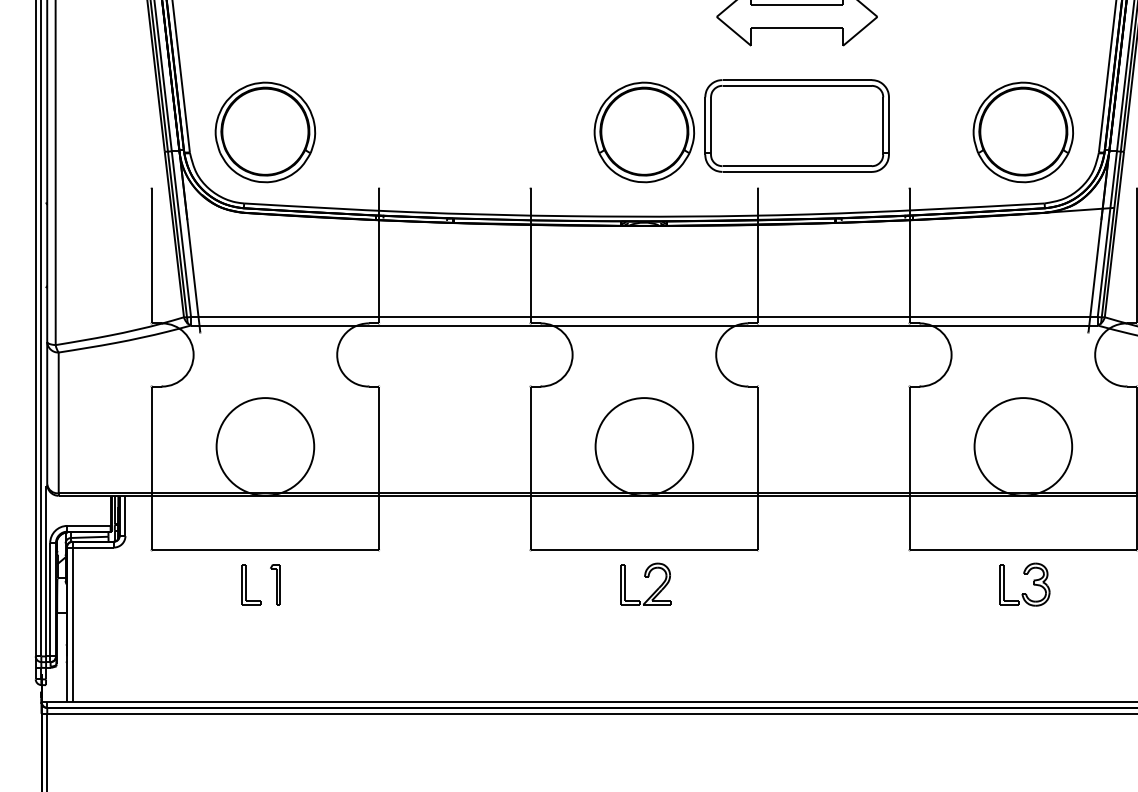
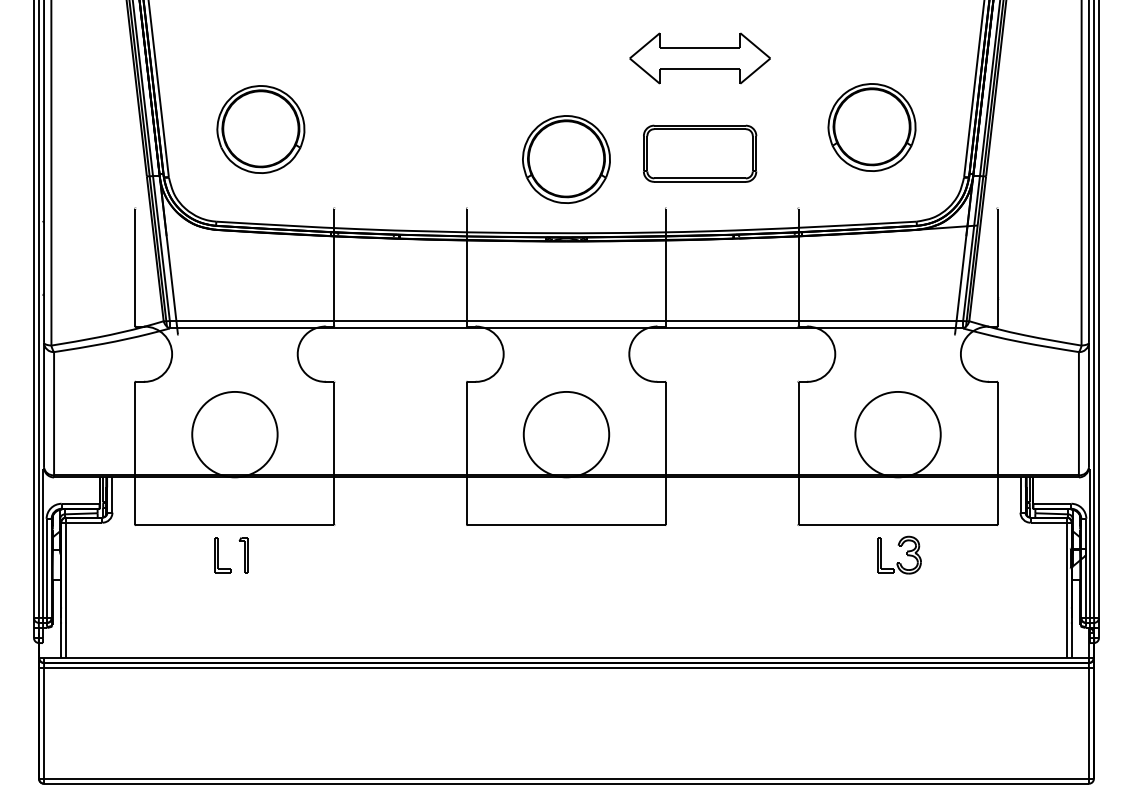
part: (796, 125) -> (699, 153), size x0.7
part: (264, 132) -> (260, 129), moved
part: (1022, 132) -> (871, 127), moved
part: (645, 583) -> (567, 554), removed

